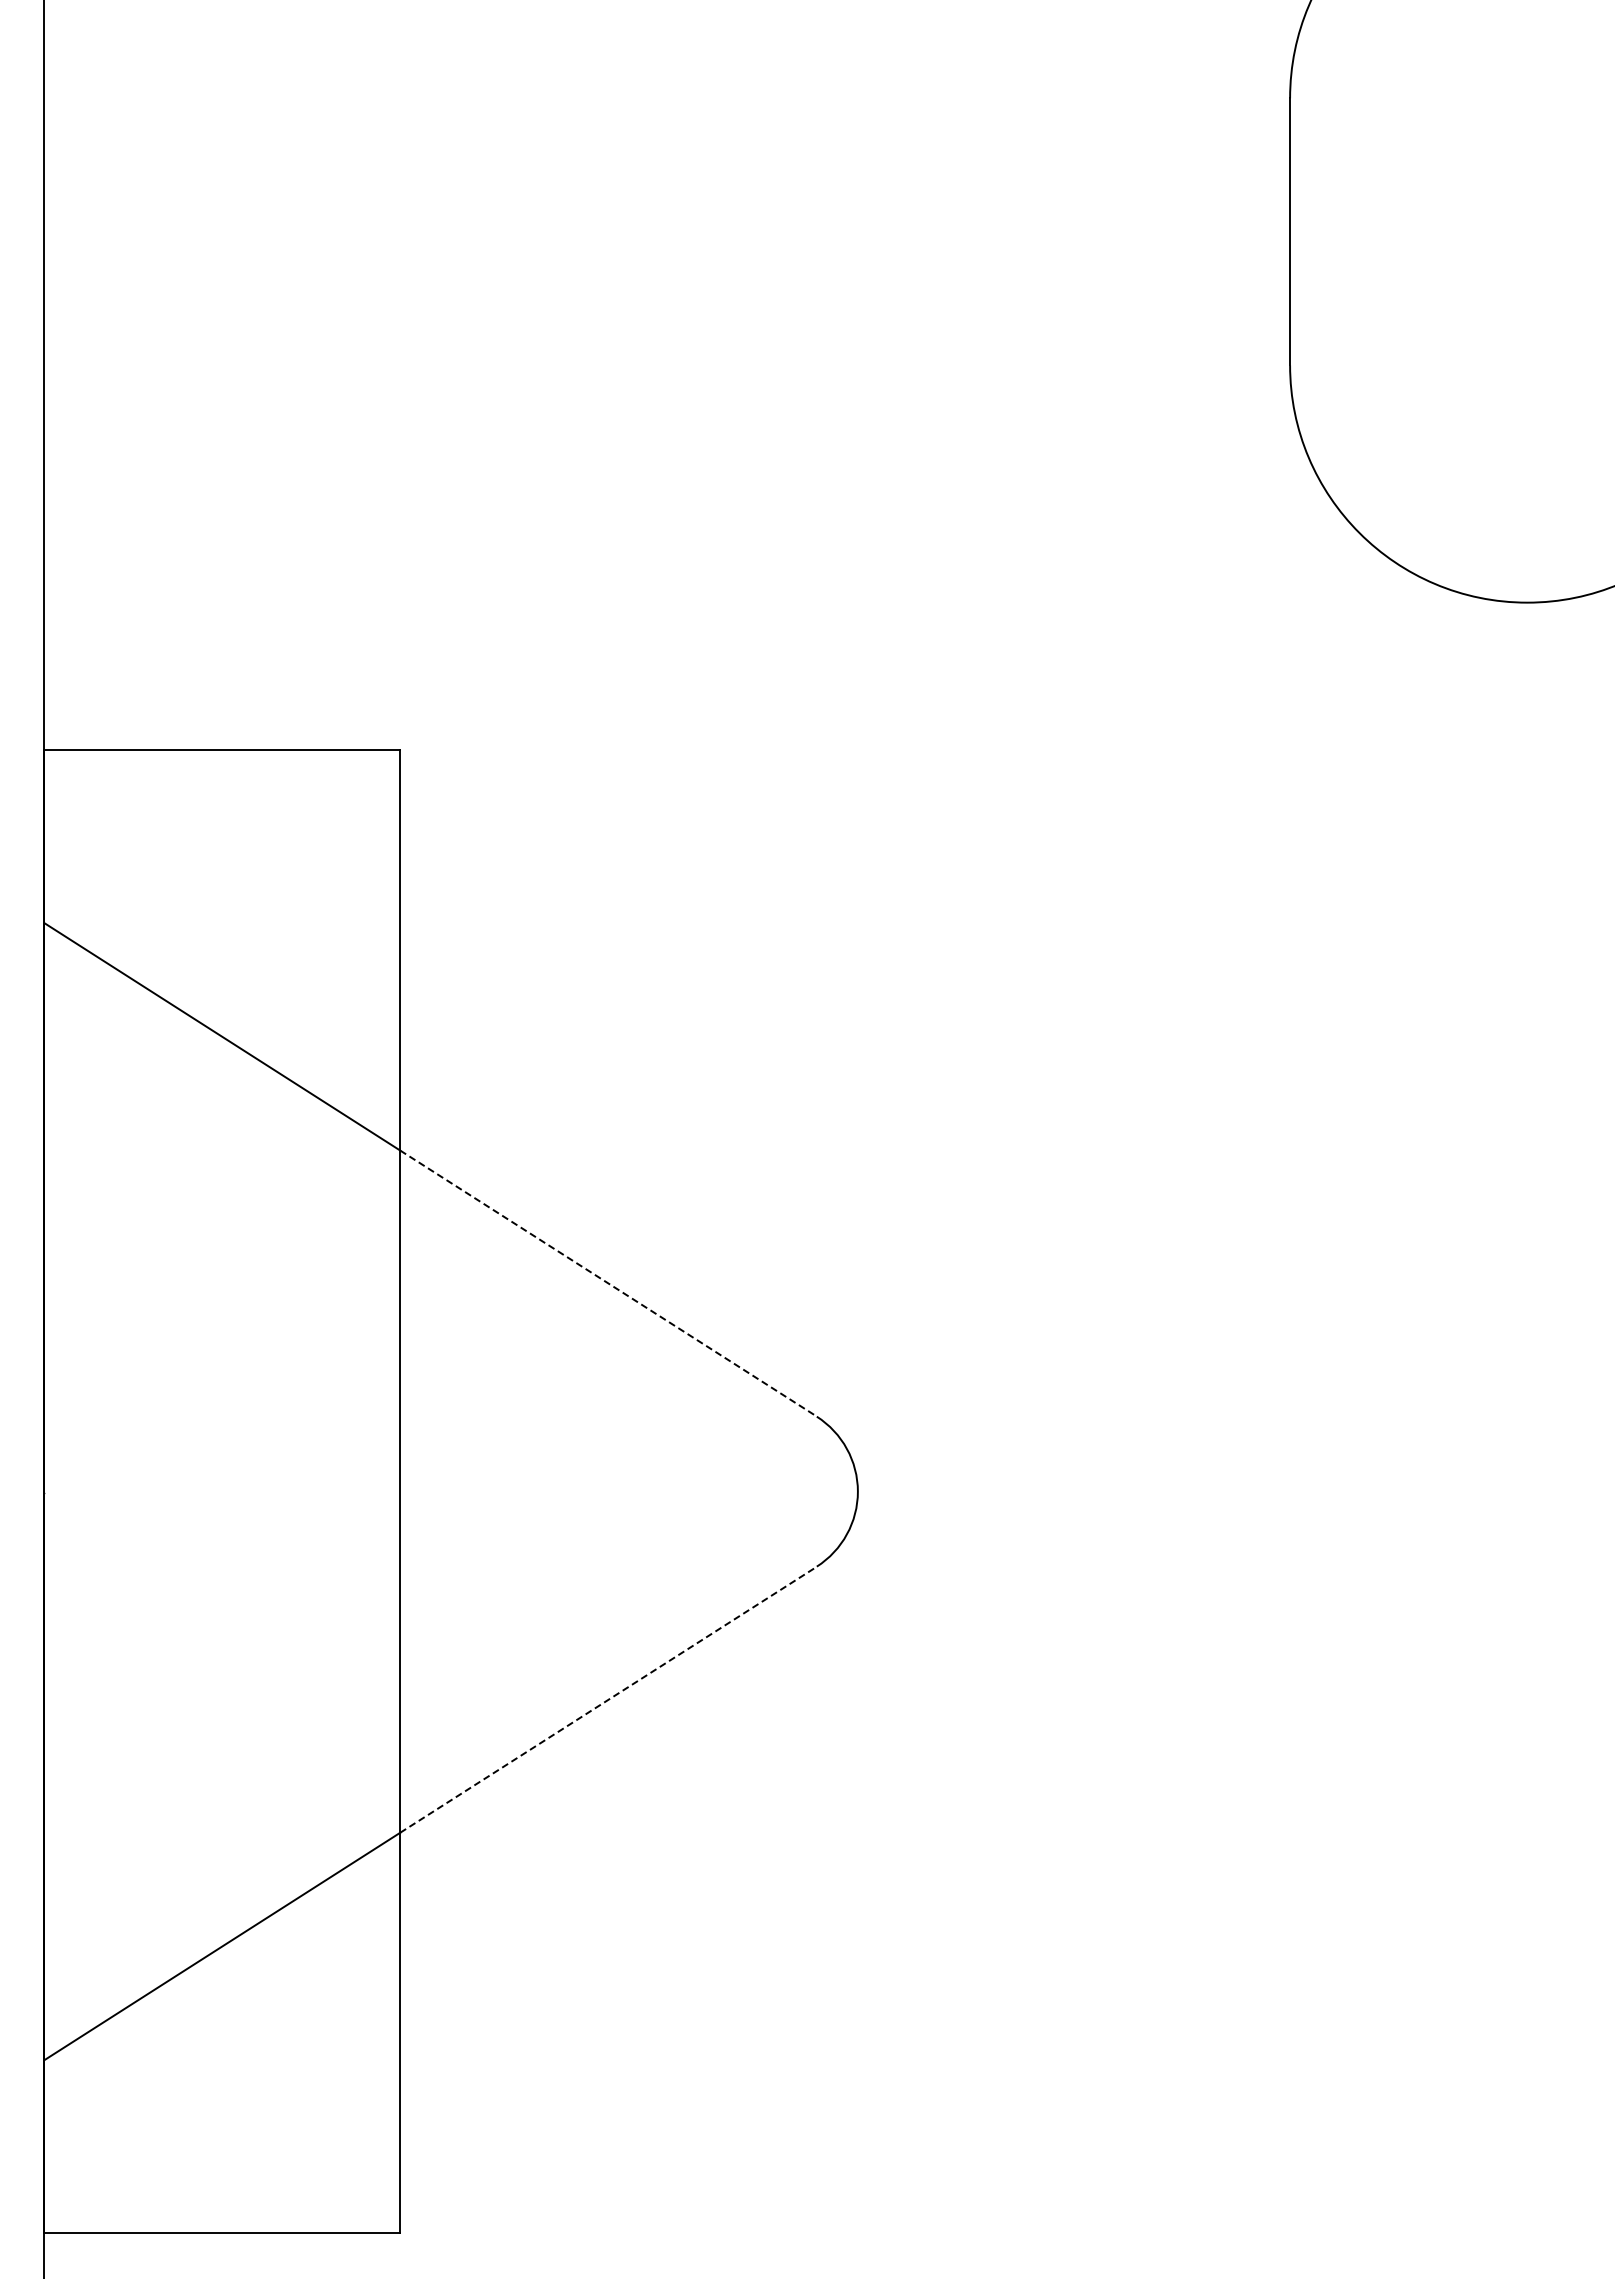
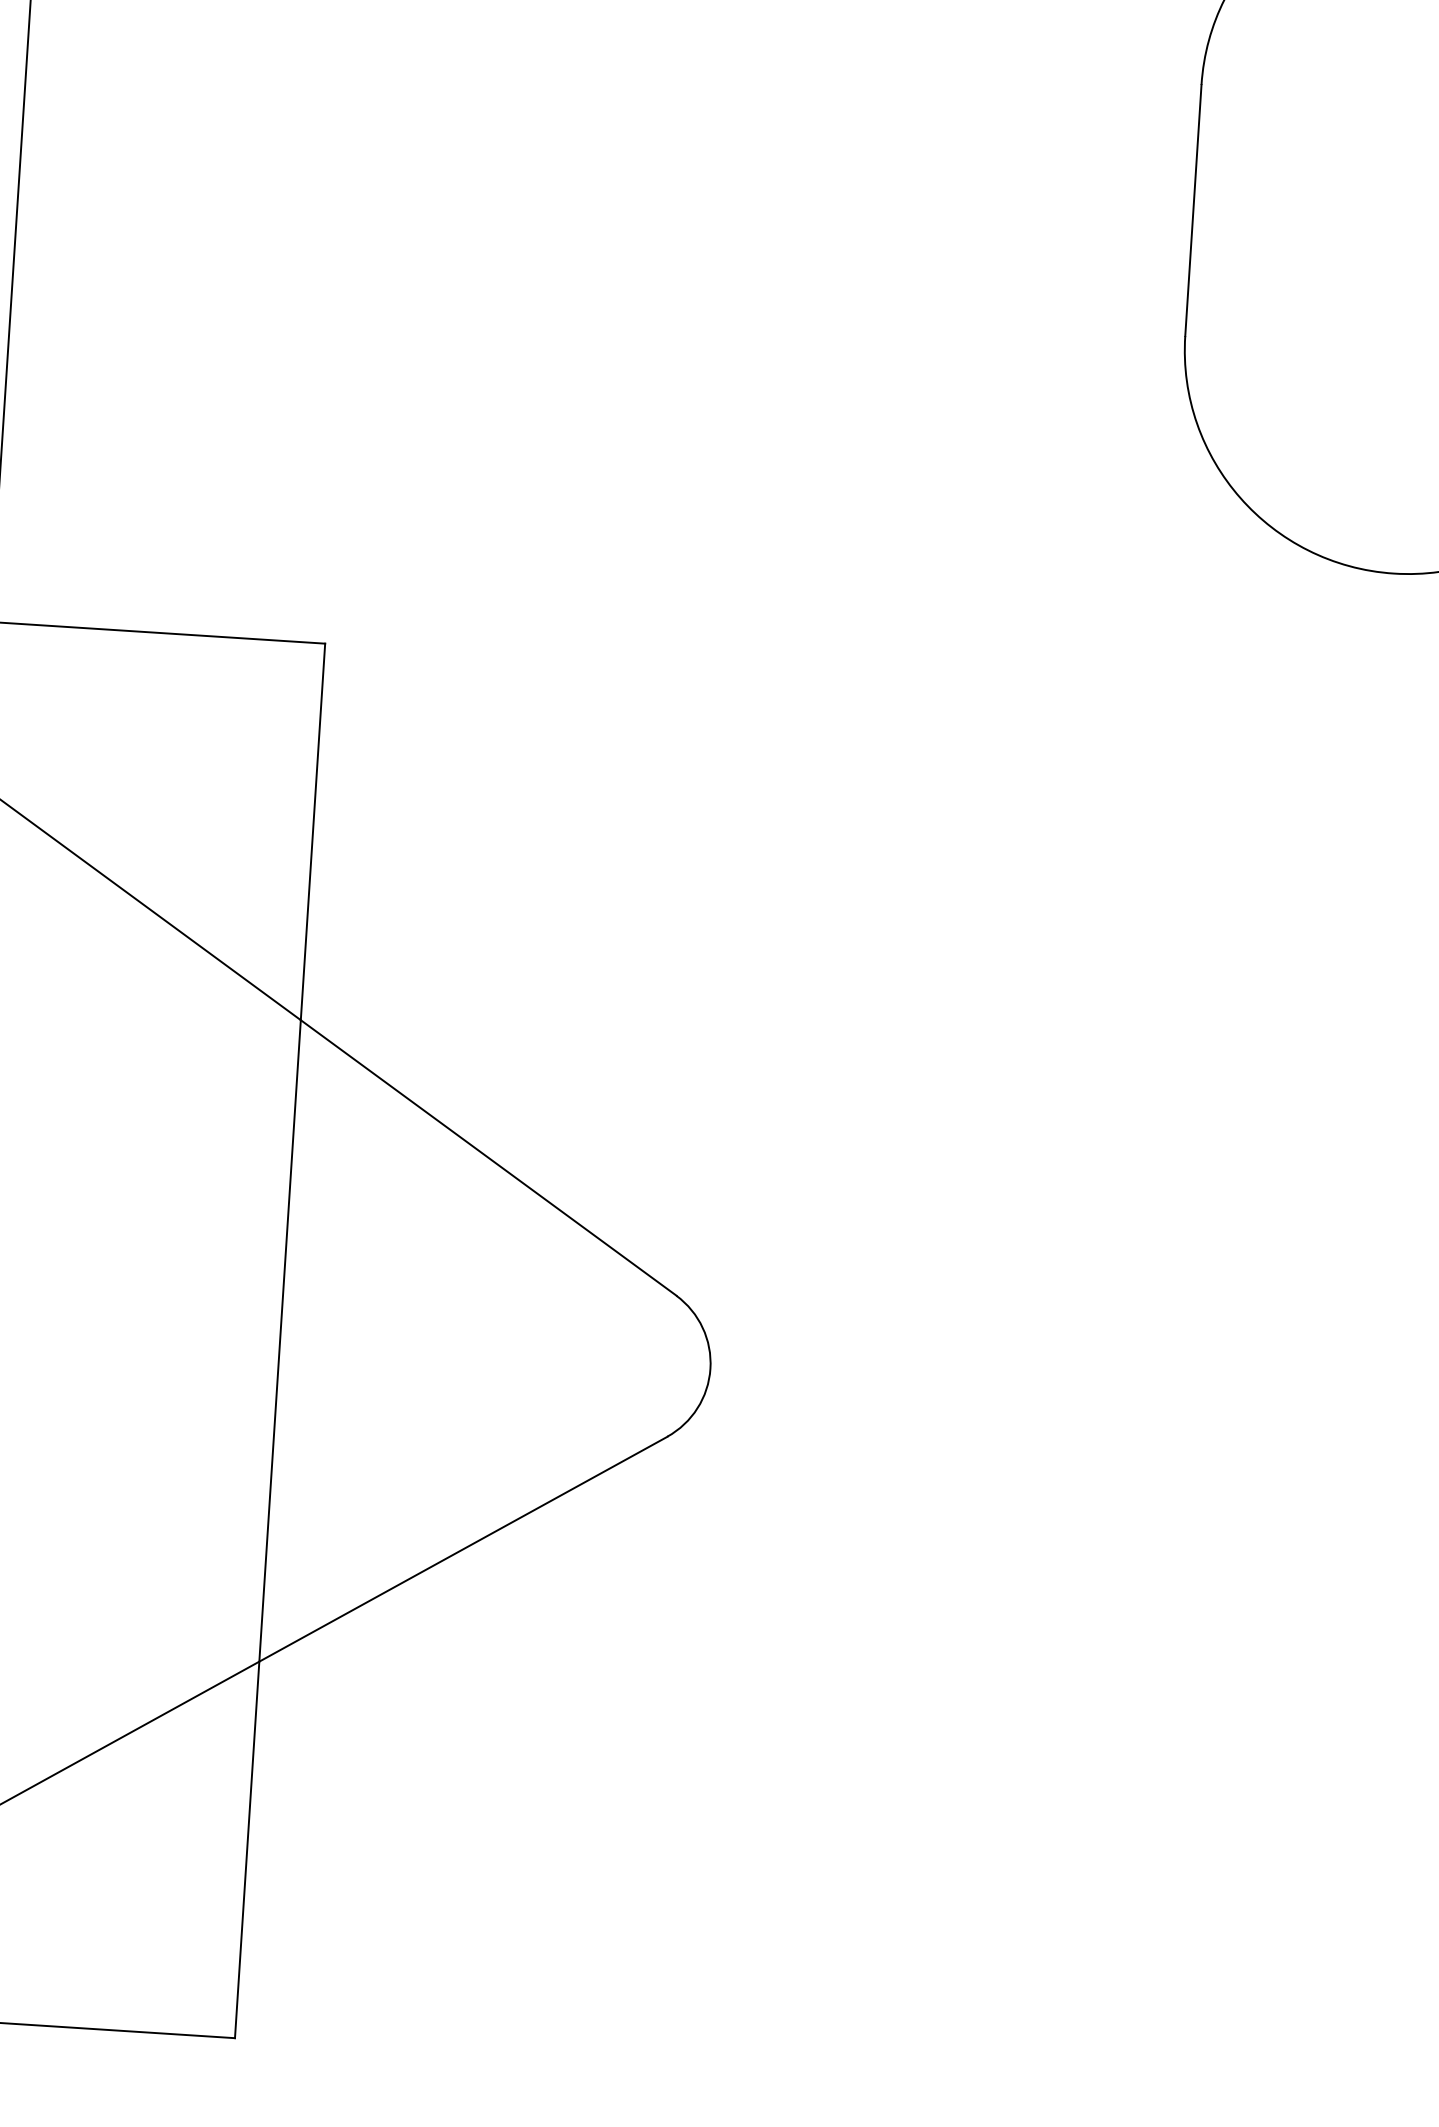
line: (609, 1283) -> (489, 1157), dashed -> solid
line: (609, 1699) -> (464, 1549), dashed -> solid

